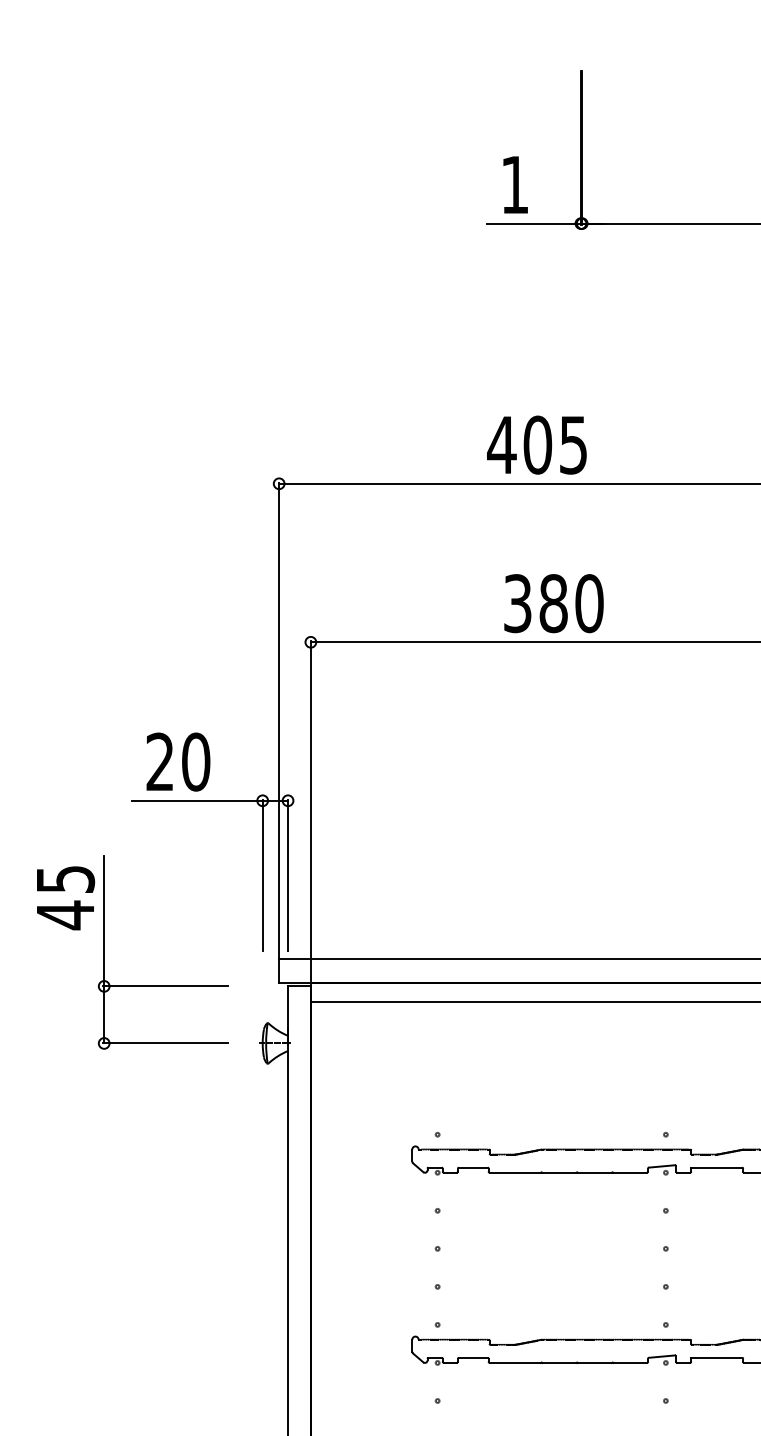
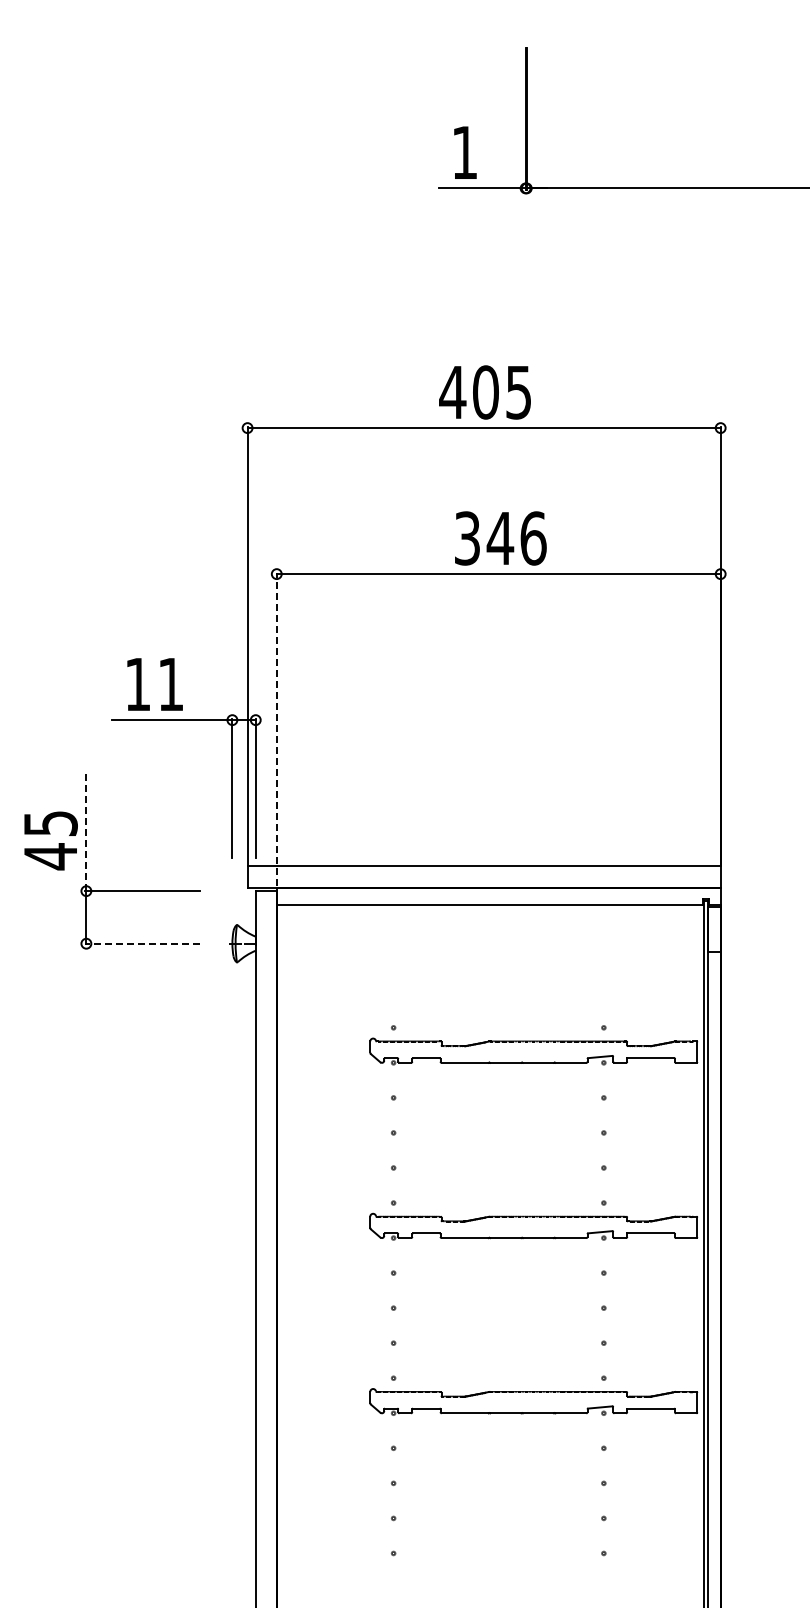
text: (571, 603) -> (516, 538), 380 -> 346
text: (178, 762) -> (154, 684), 20 -> 11
line: (310, 810) -> (276, 729), solid -> dashed
text: (65, 897) -> (50, 840), moved
line: (104, 920) -> (86, 830), solid -> dashed
line: (165, 1043) -> (142, 943), solid -> dashed

